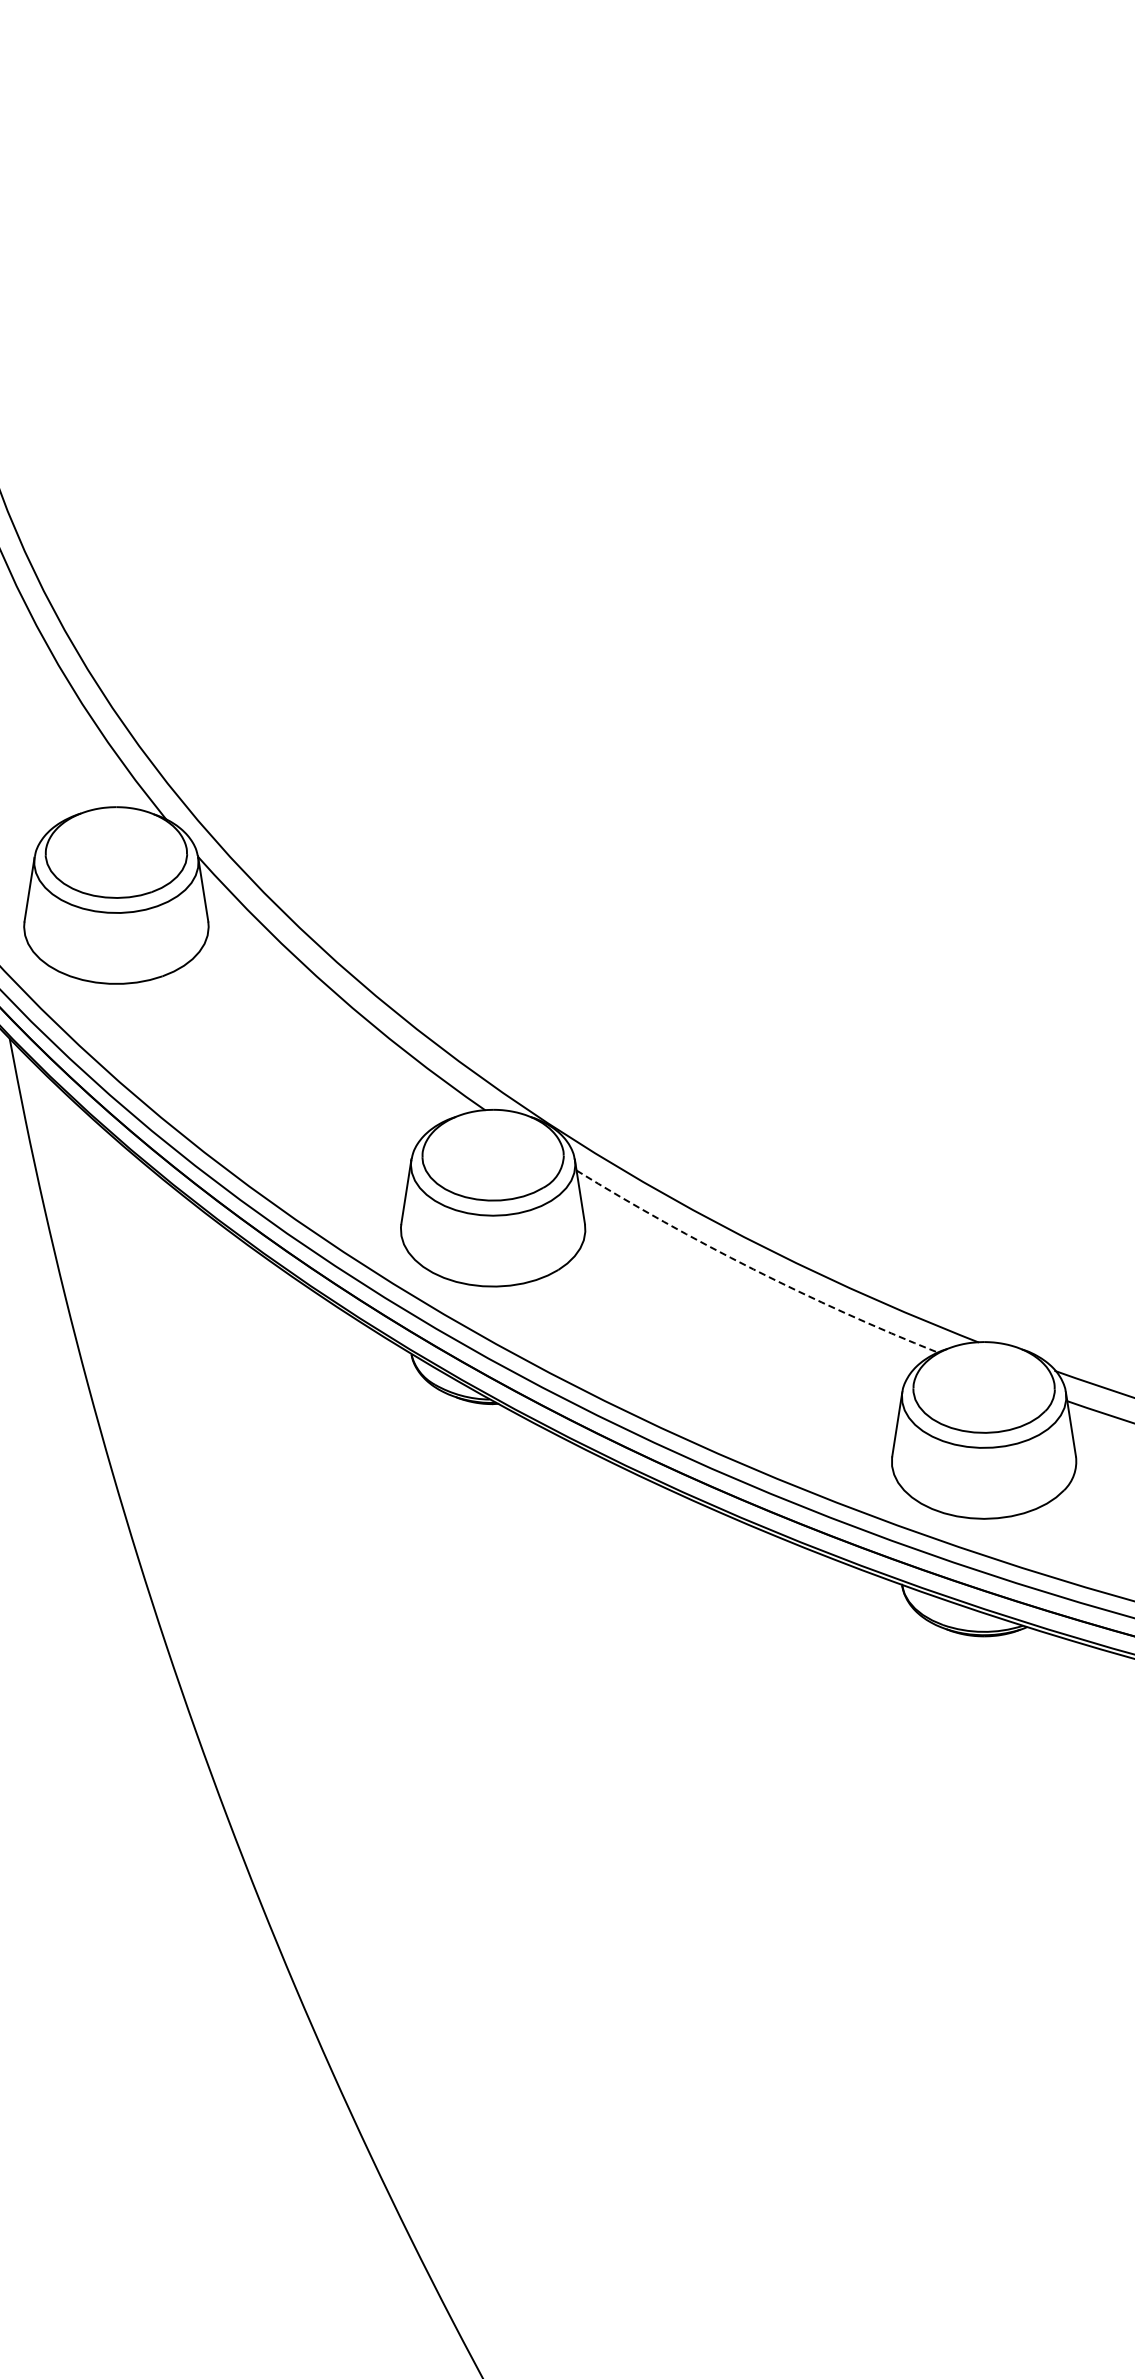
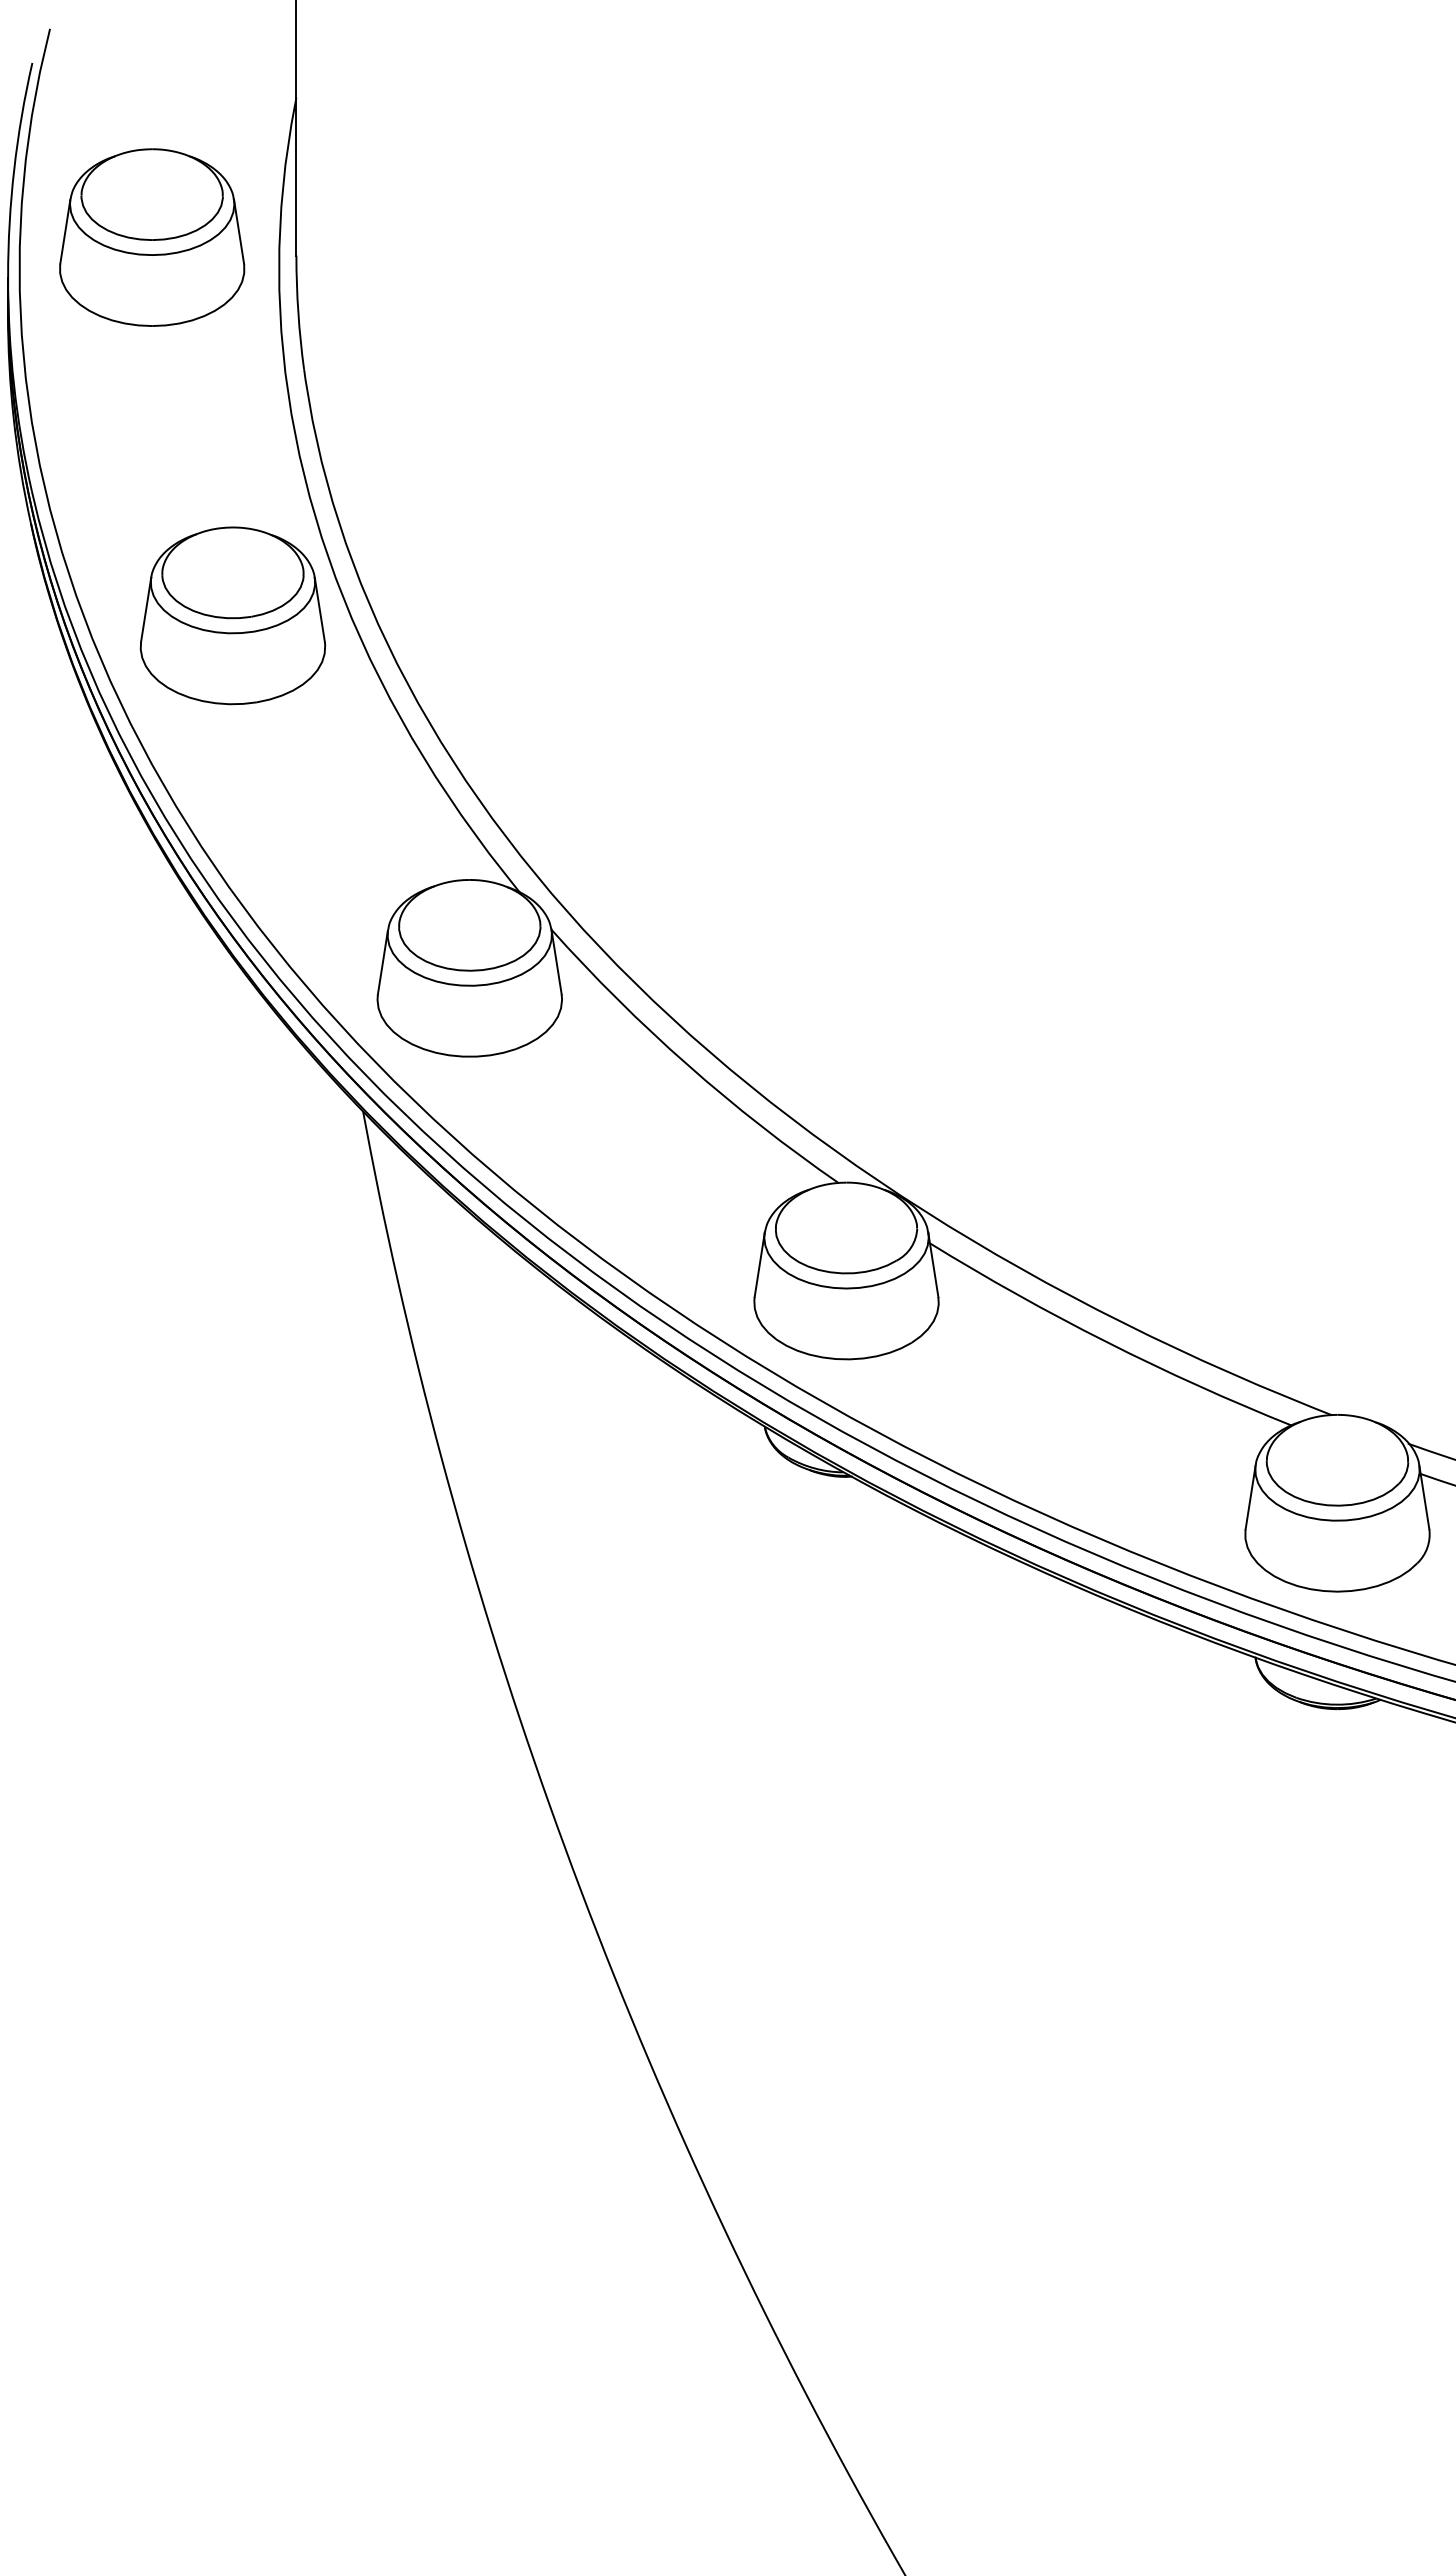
arc: (753, 1269) -> (1106, 1342), dashed -> solid

